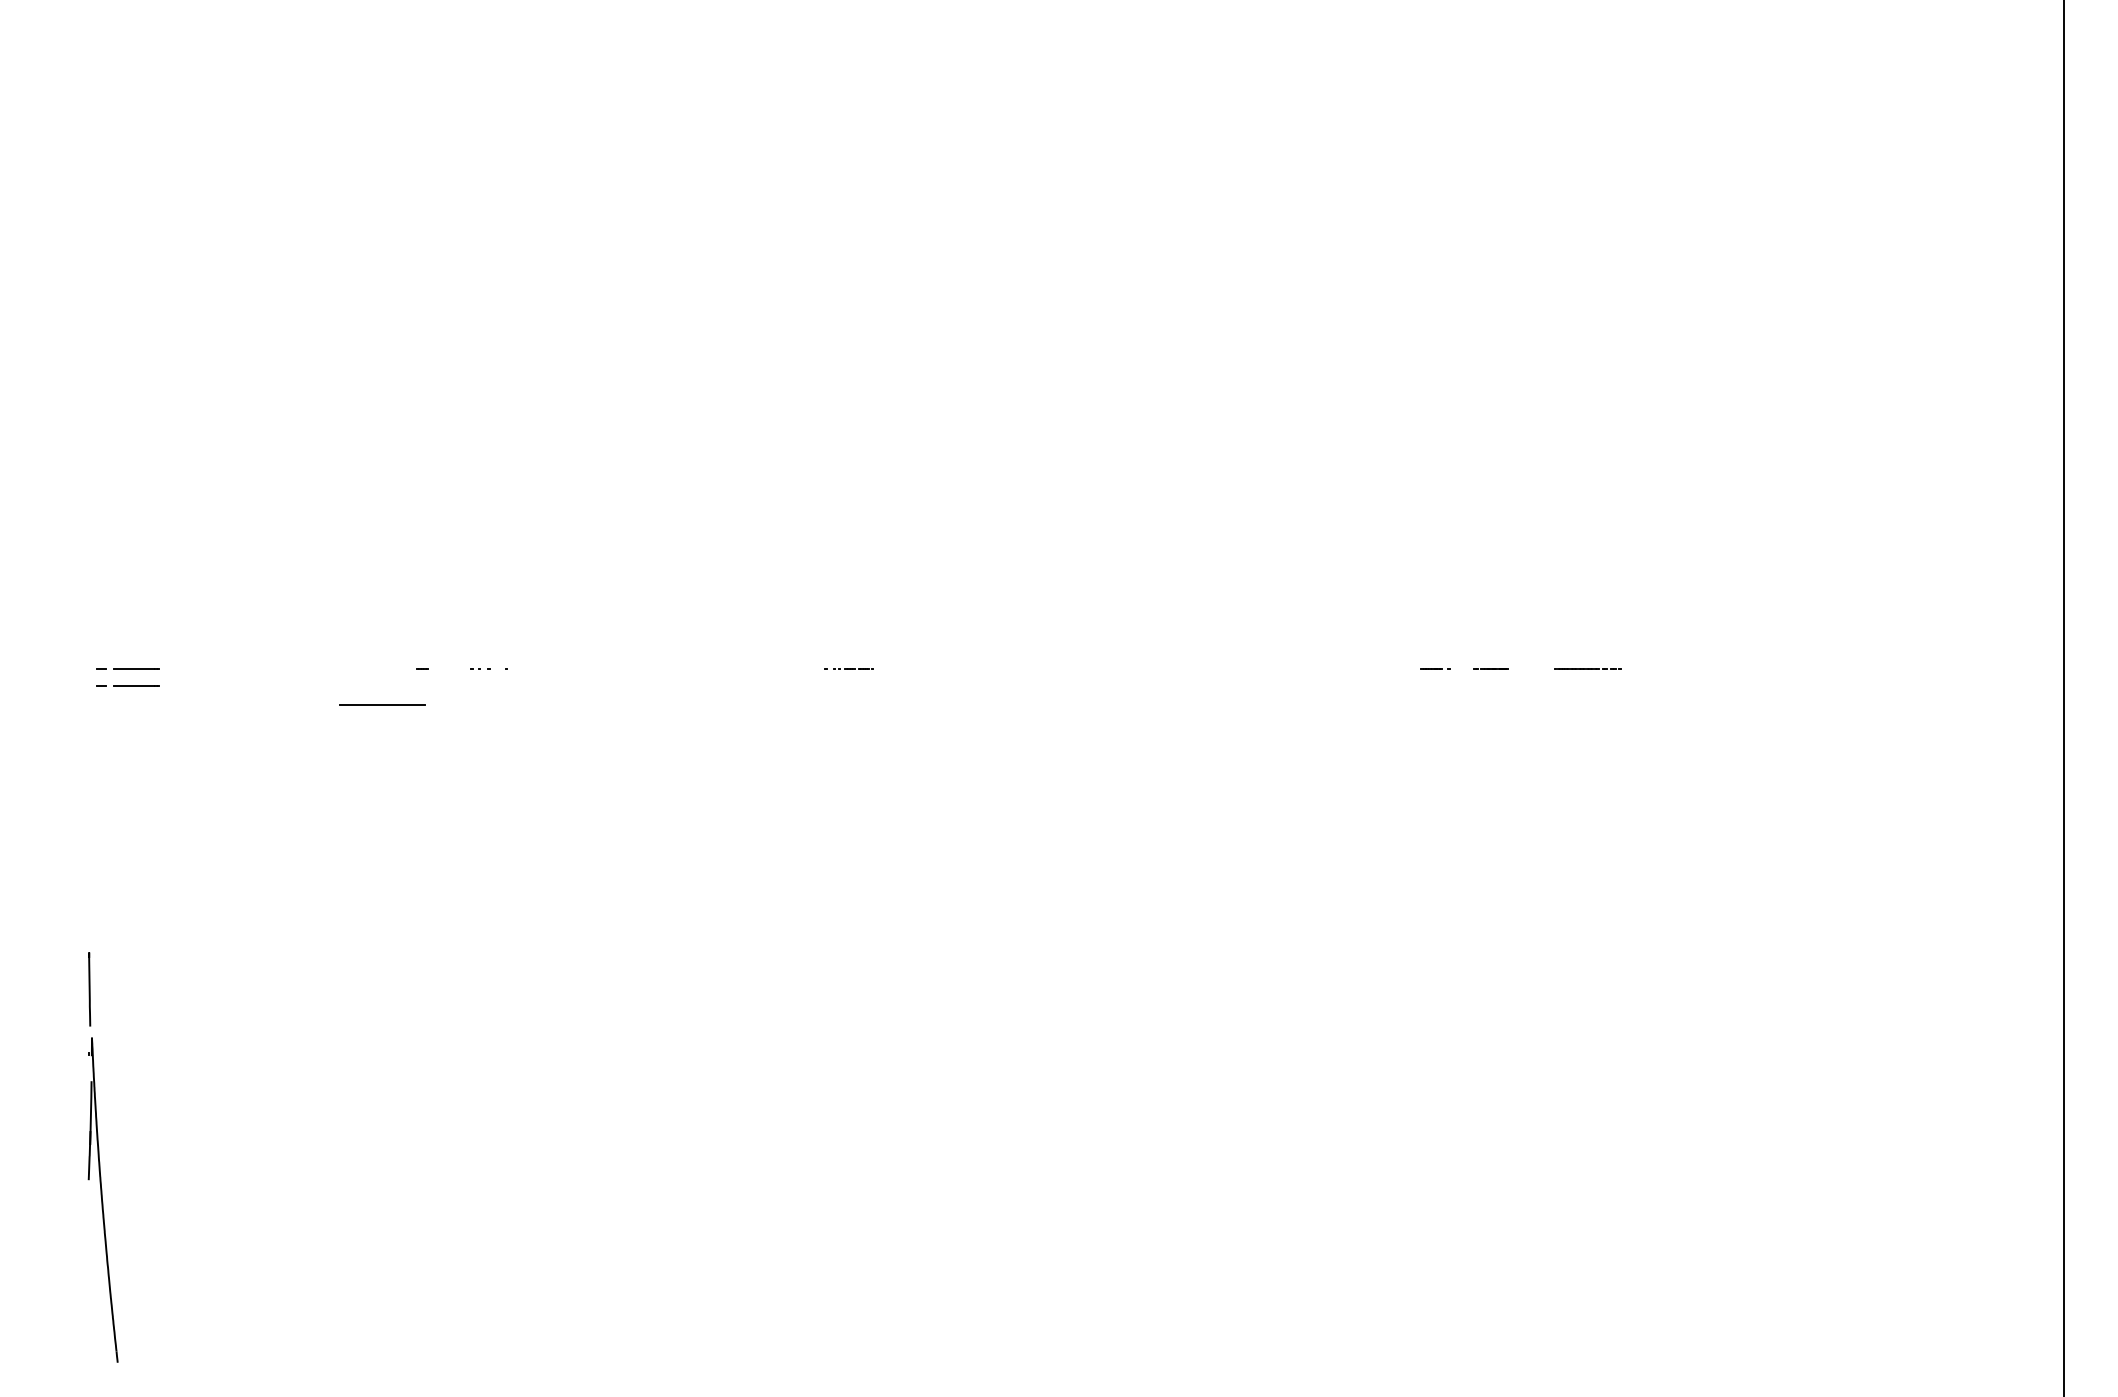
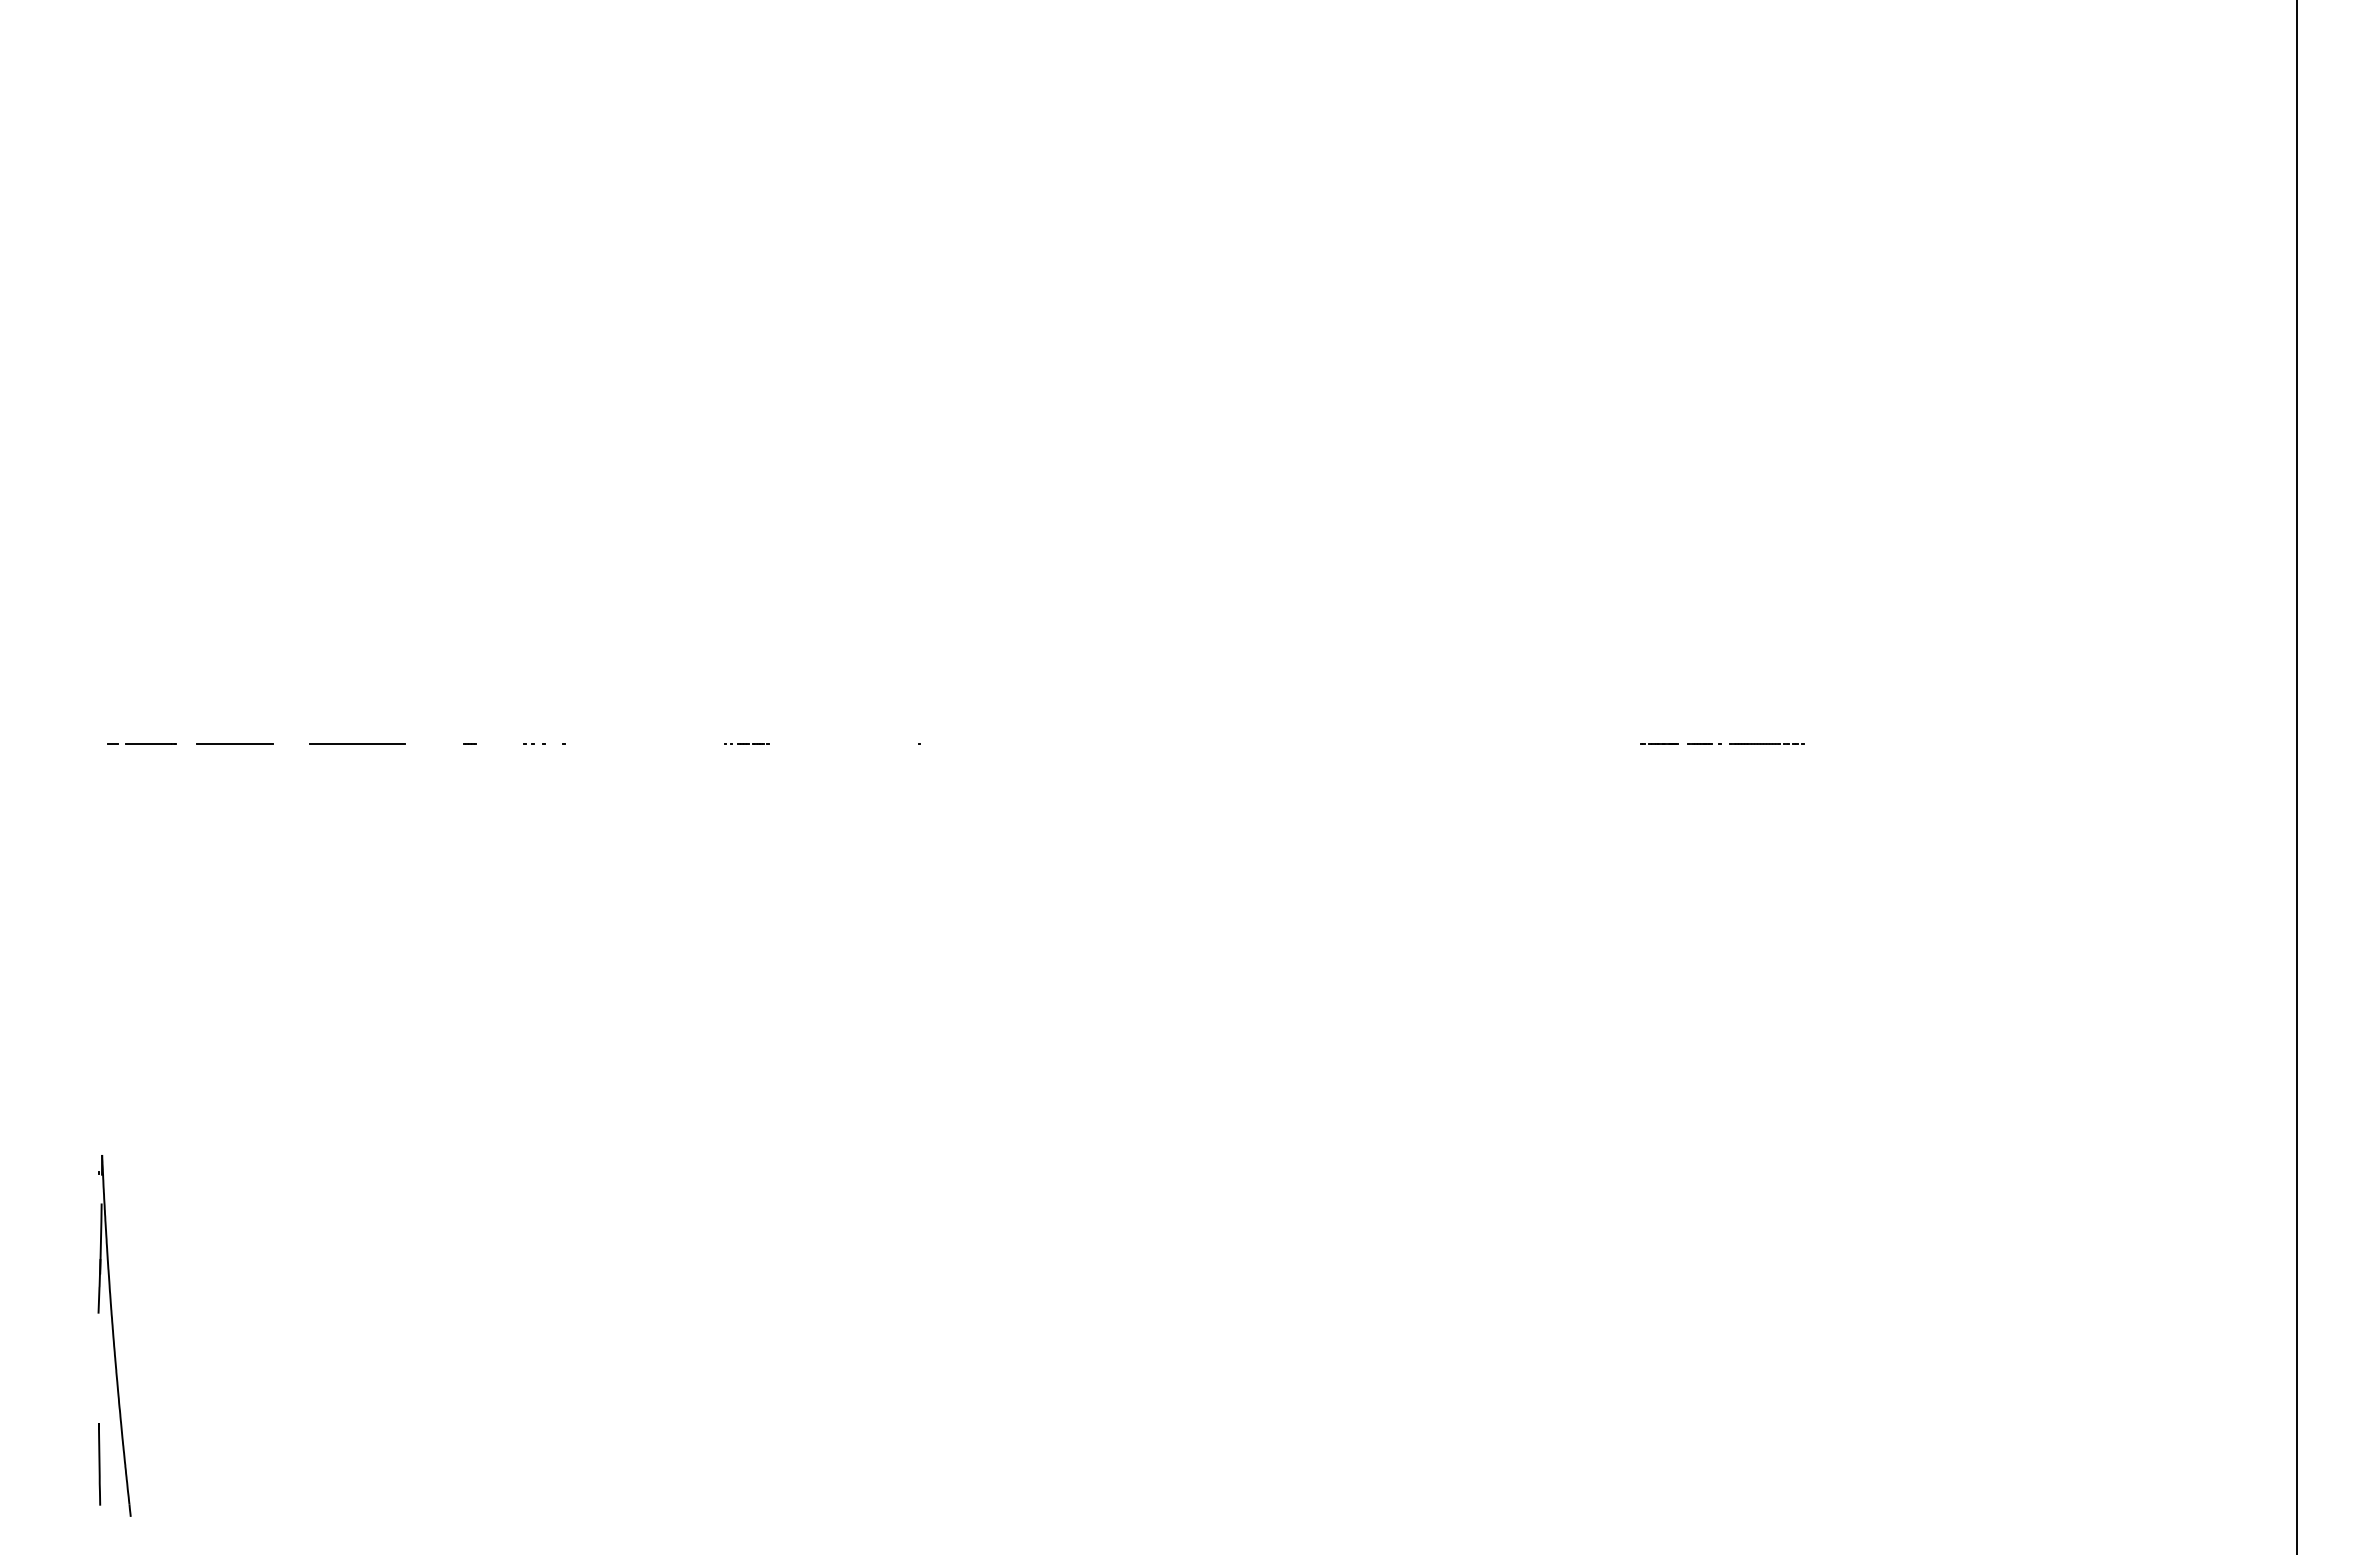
line: (853, 667) -> (746, 743), moved
line: (1435, 667) -> (1704, 743), moved
line: (210, 668) -> (234, 744), added
line: (127, 685) -> (141, 762), removed
line: (382, 703) -> (357, 743), moved
line: (89, 989) -> (99, 1464), moved

